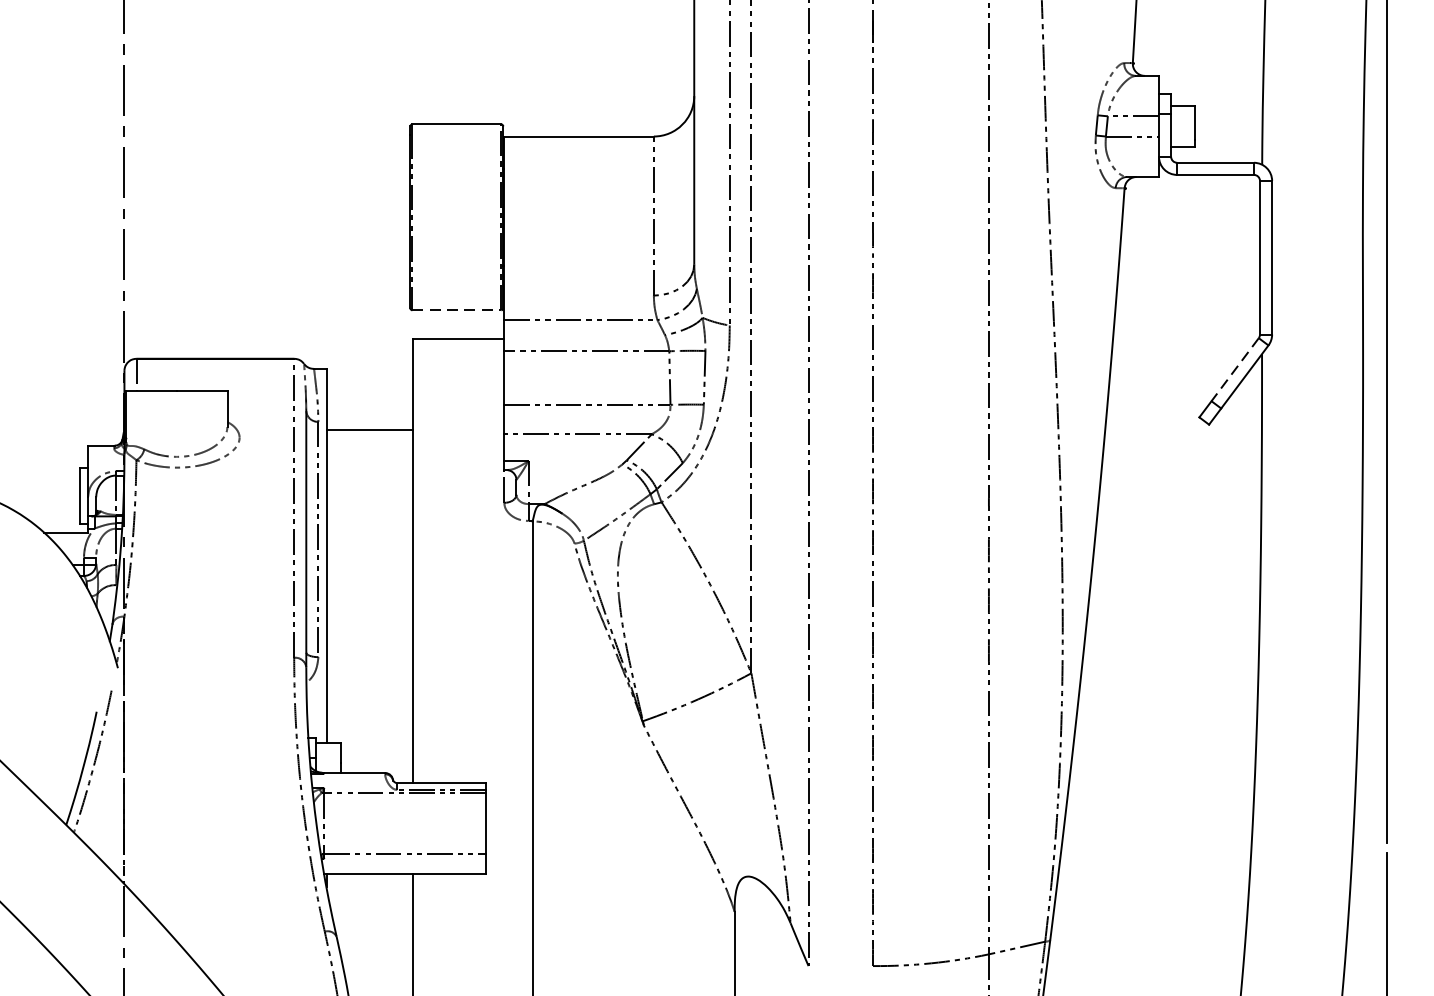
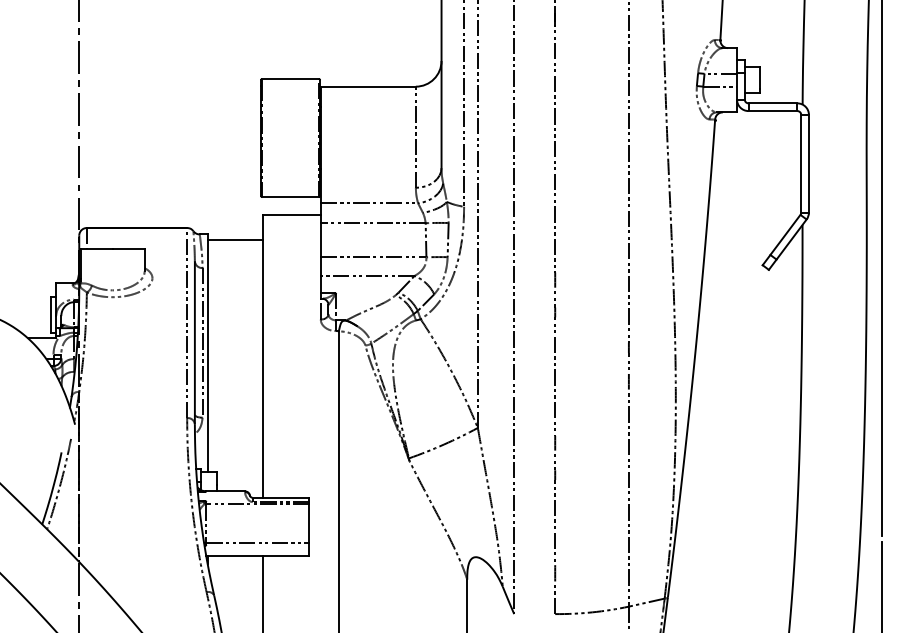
line: (458, 310) -> (291, 197), dashed -> solid
line: (1235, 370) -> (785, 235), dashed -> solid
line: (368, 430) -> (234, 239), moved

